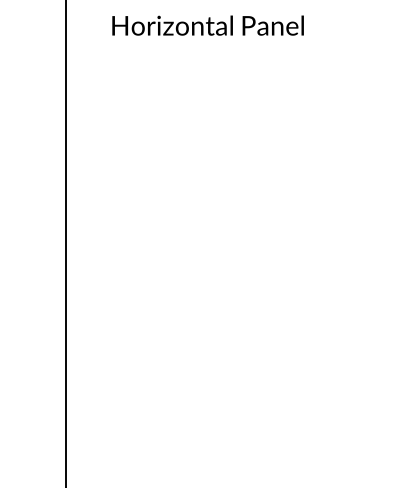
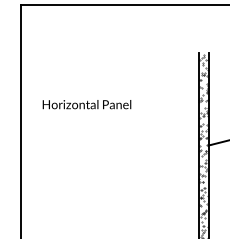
text: (207, 25) -> (86, 104), moved

